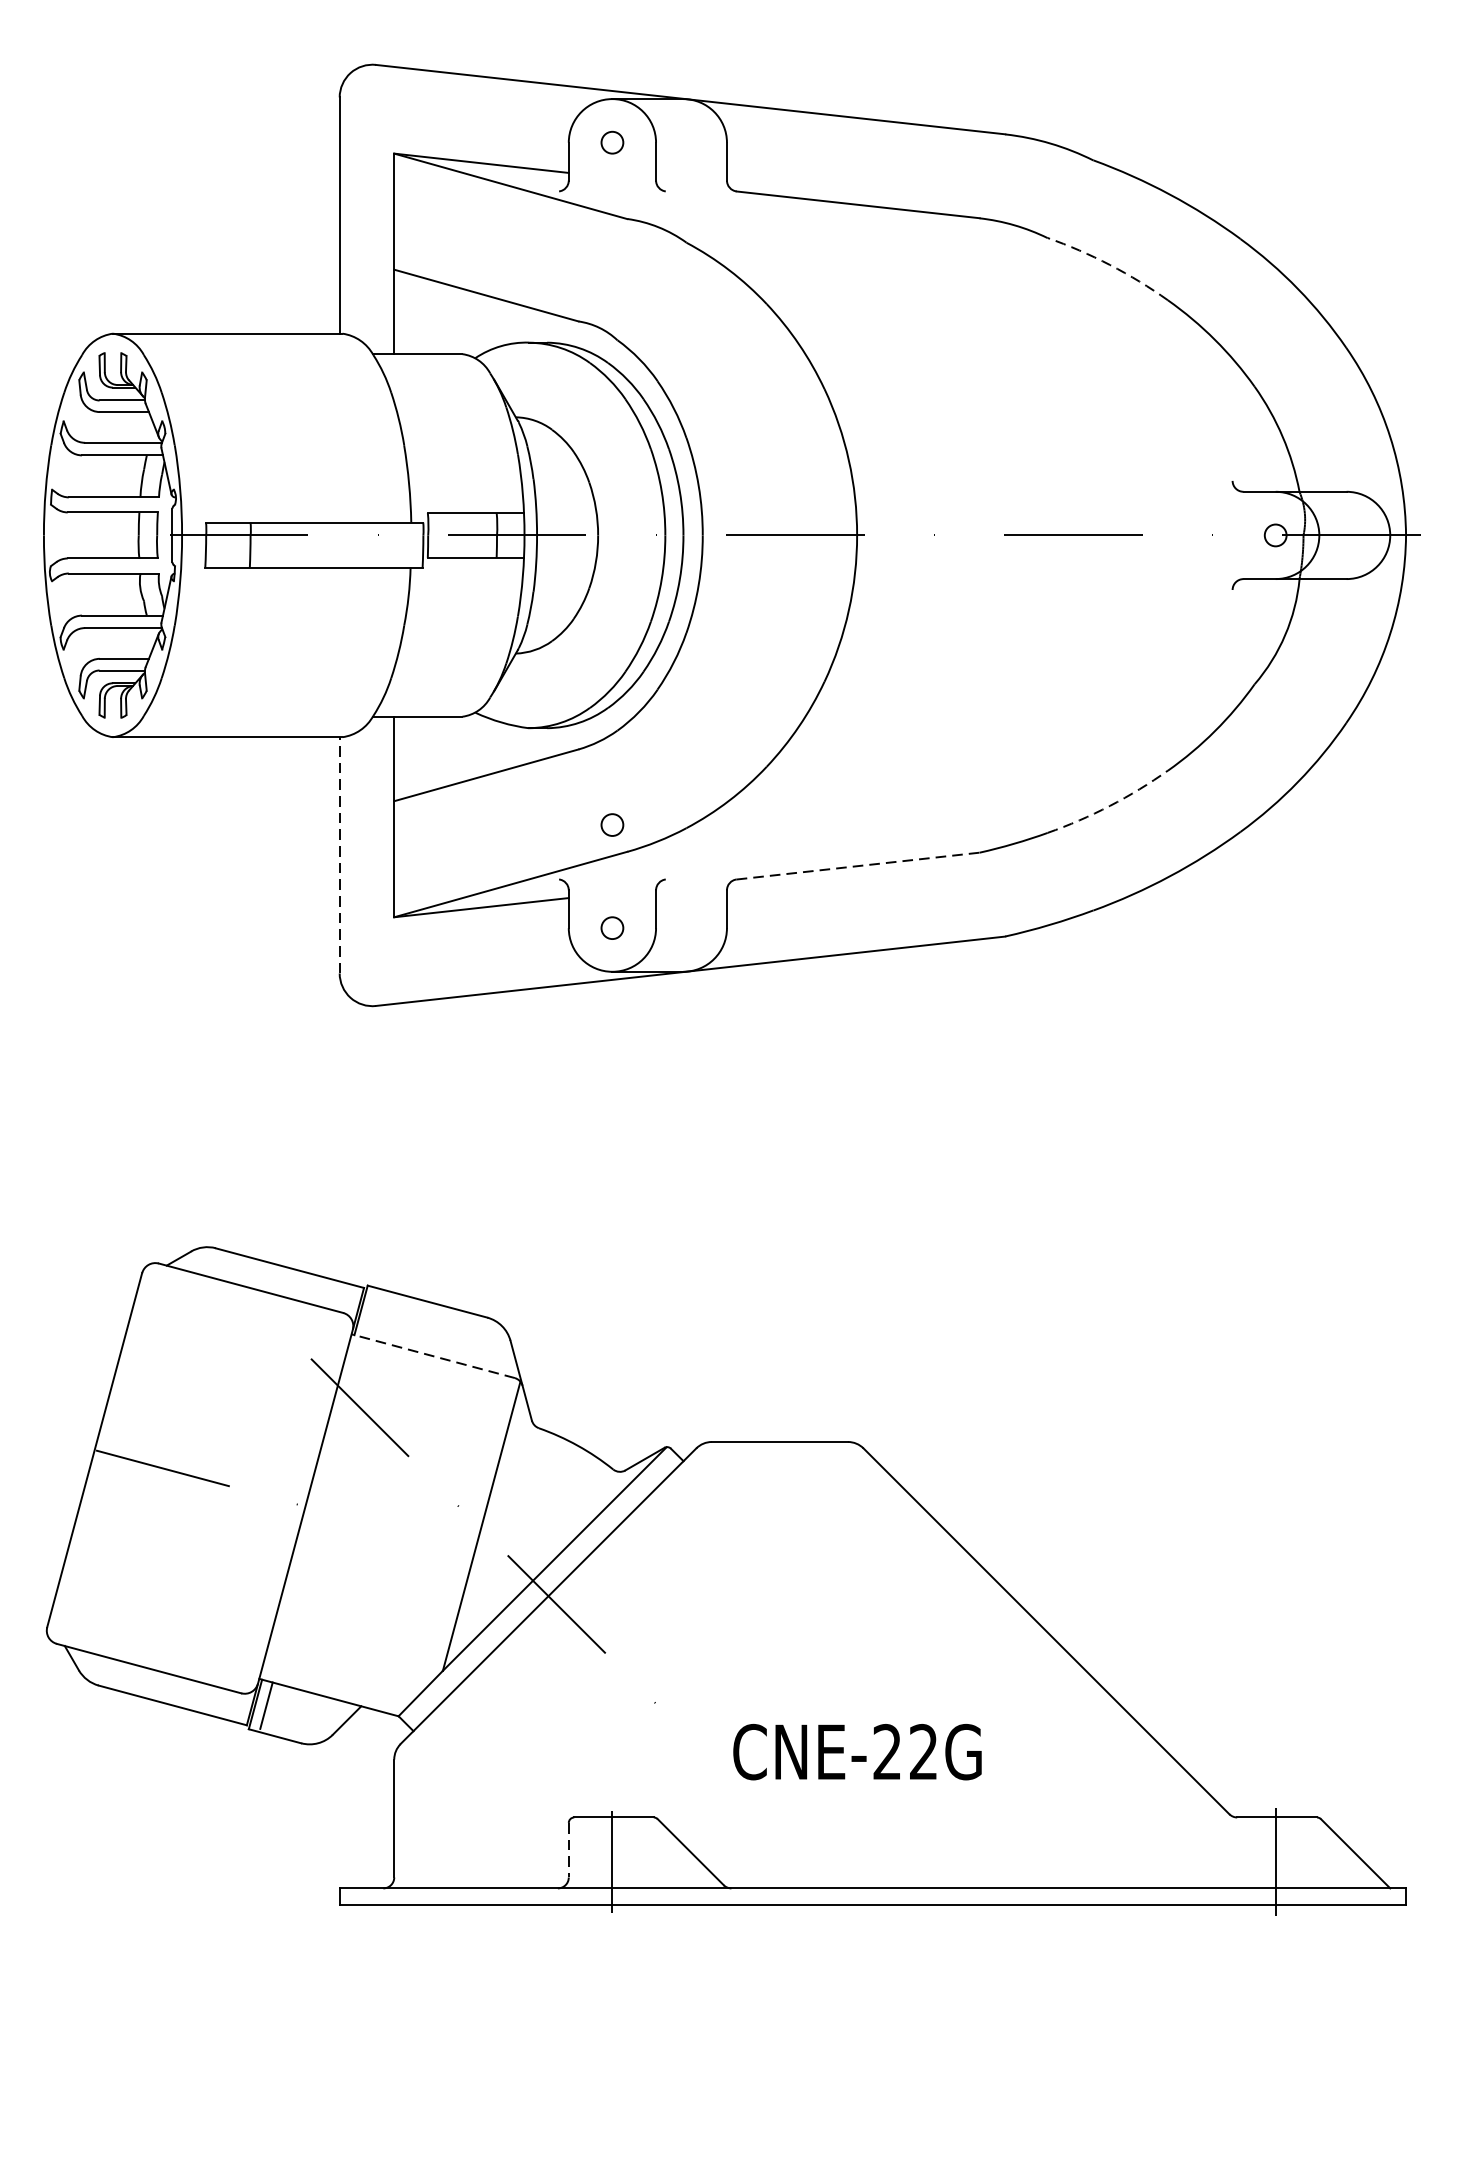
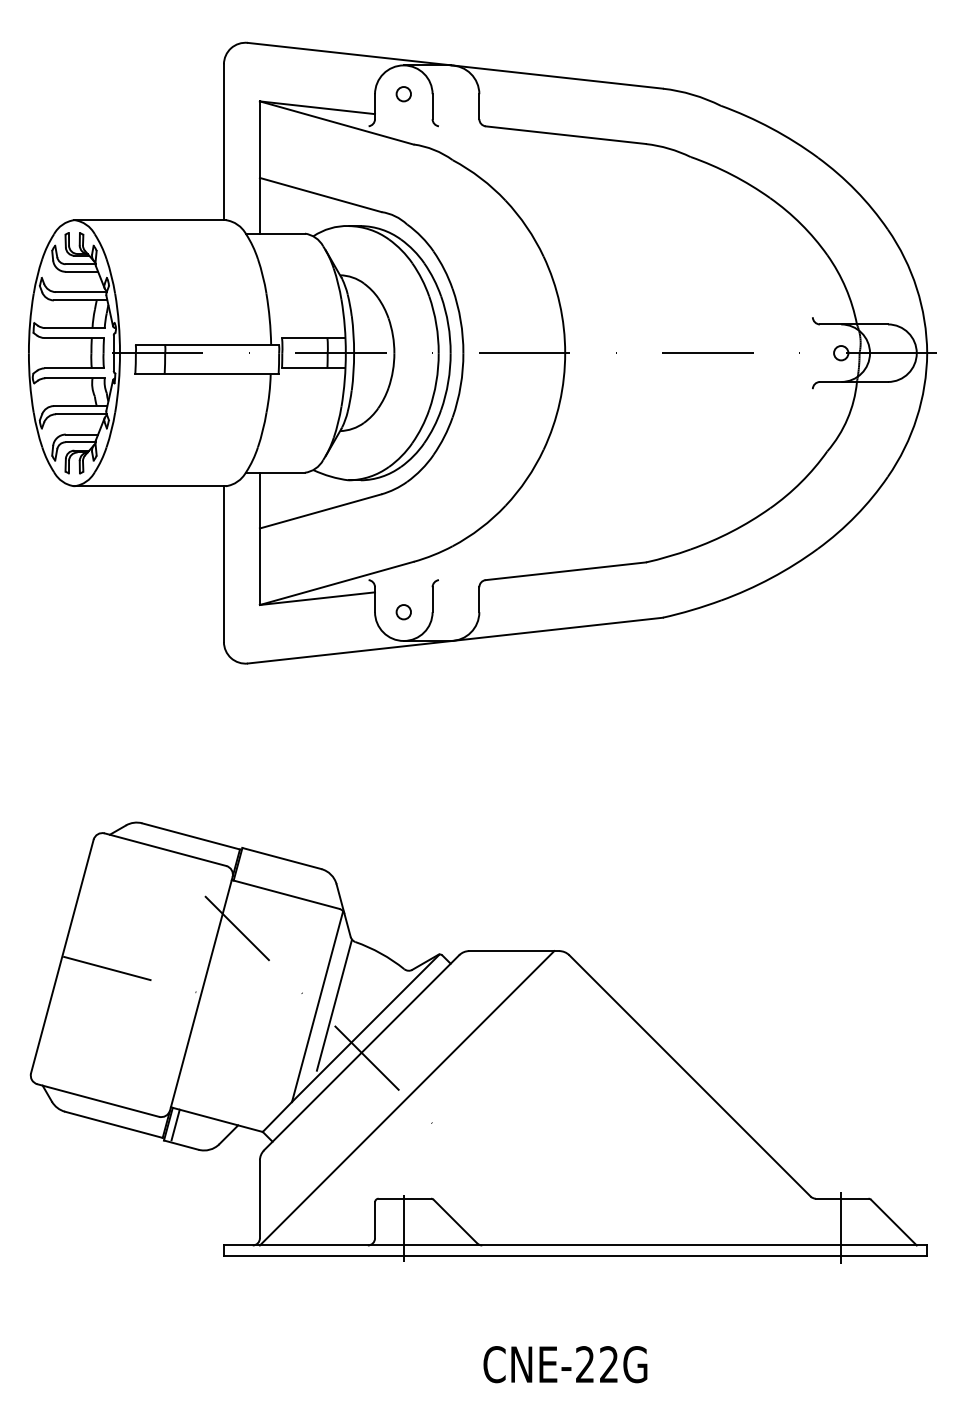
arc: (1109, 264) -> (731, 174), dashed -> solid
arc: (1109, 805) -> (731, 531), dashed -> solid
circle: (611, 825) -> (403, 544), removed
line: (339, 855) -> (223, 564), dashed -> solid
line: (857, 866) -> (565, 571), dashed -> solid
line: (433, 1356) -> (285, 894), dashed -> solid
line: (507, 1523) -> (334, 1004), added
line: (616, 1665) -> (406, 1098), added
text: (857, 1751) -> (565, 1364), moved
line: (569, 1850) -> (375, 1220), dashed -> solid

